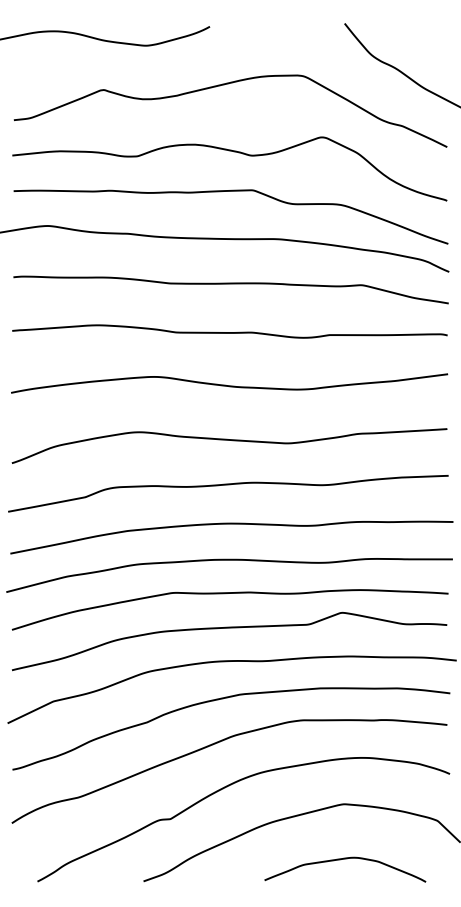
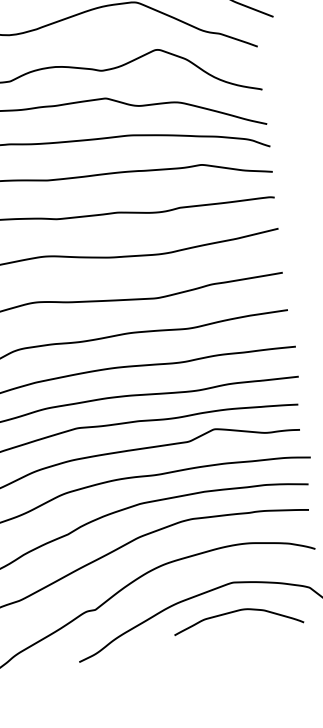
curve: (345, 859) -> (237, 611), moved

